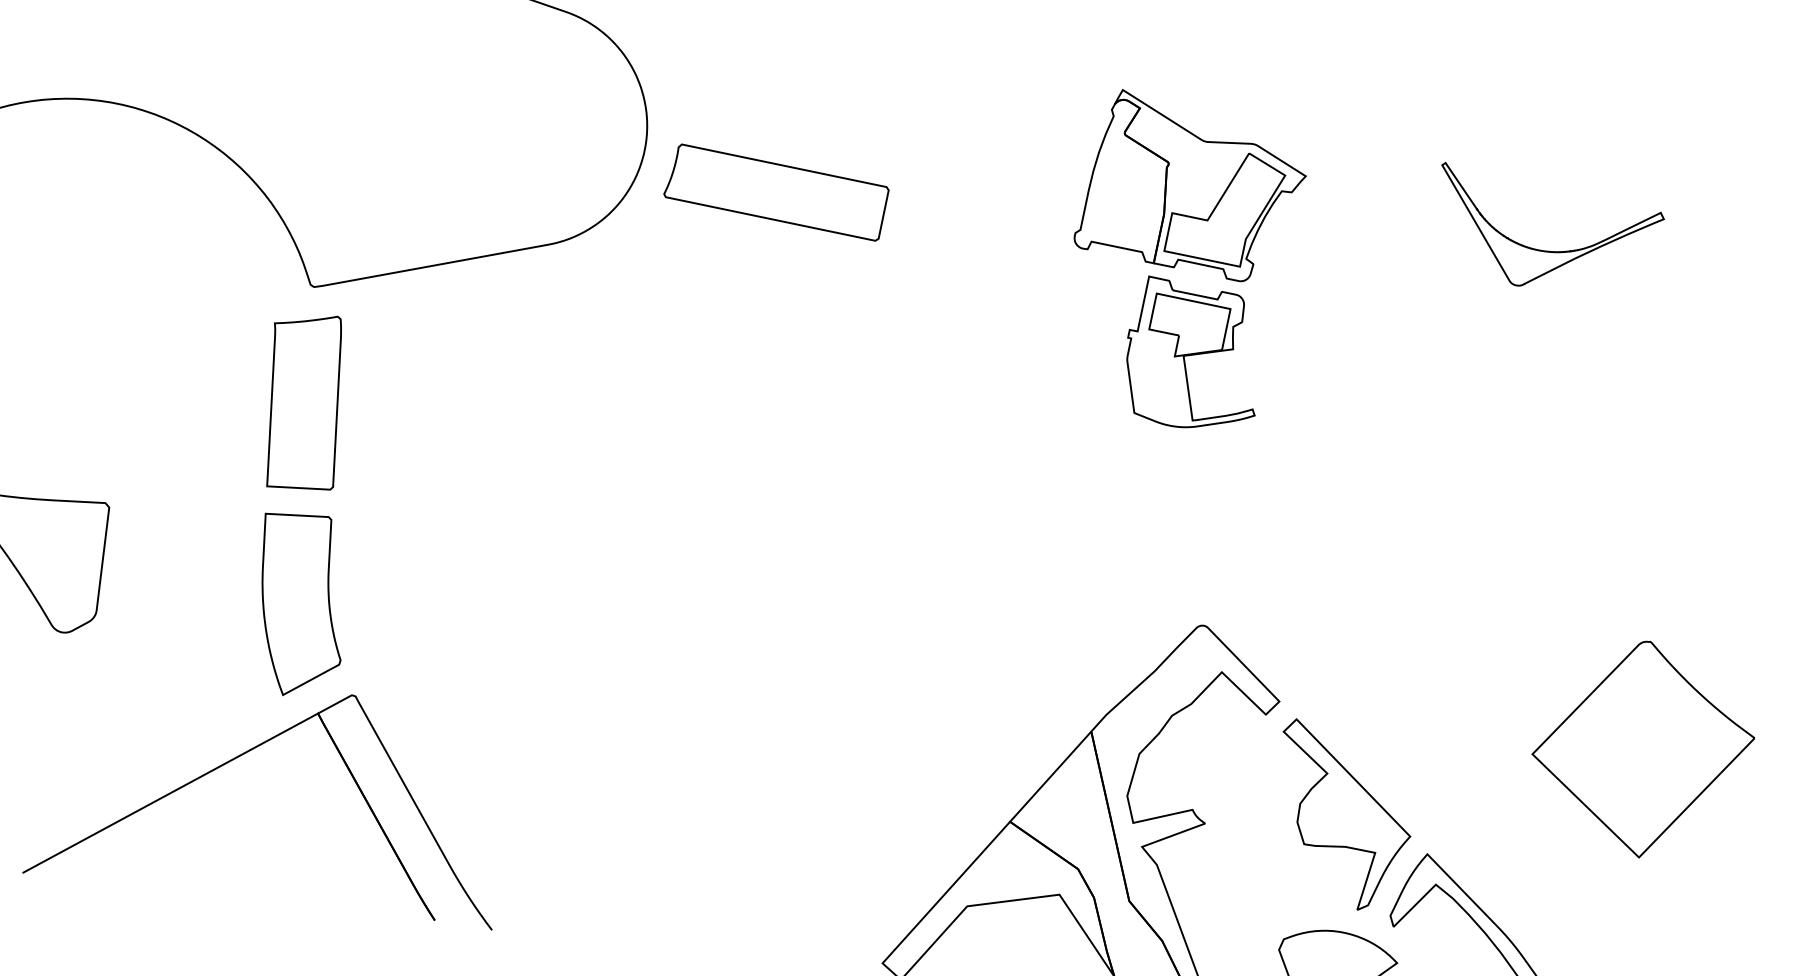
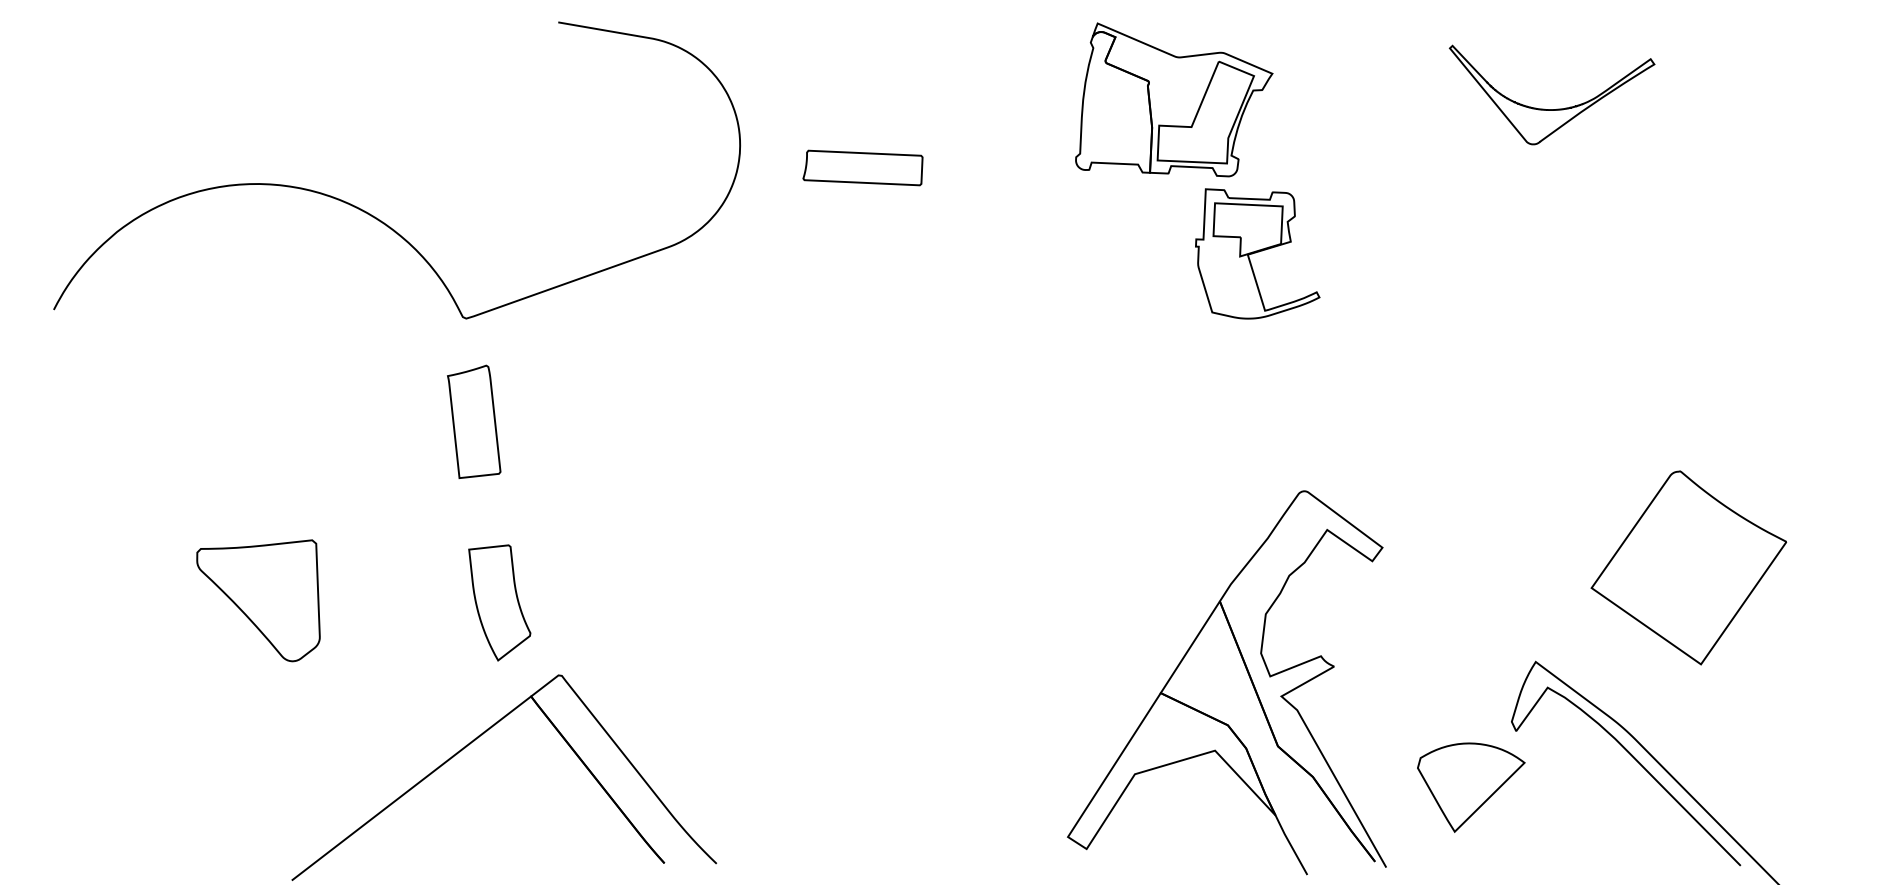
part: (1193, 187) -> (1174, 99), moved
part: (776, 191) -> (862, 167), size x0.6
part: (303, 401) -> (473, 421), size x0.7
part: (300, 604) -> (499, 602), size x0.7
part: (1642, 748) -> (1688, 567), moved
part: (1340, 816) -> (1453, 640), removed

